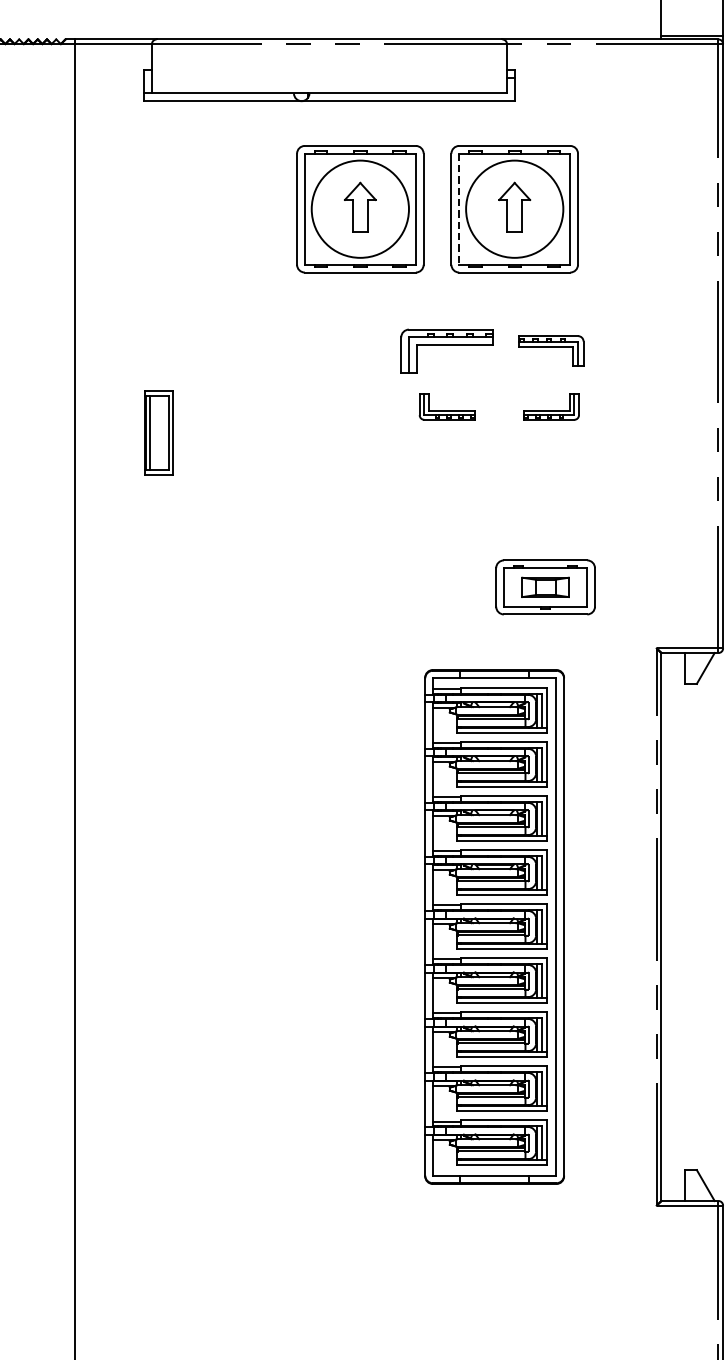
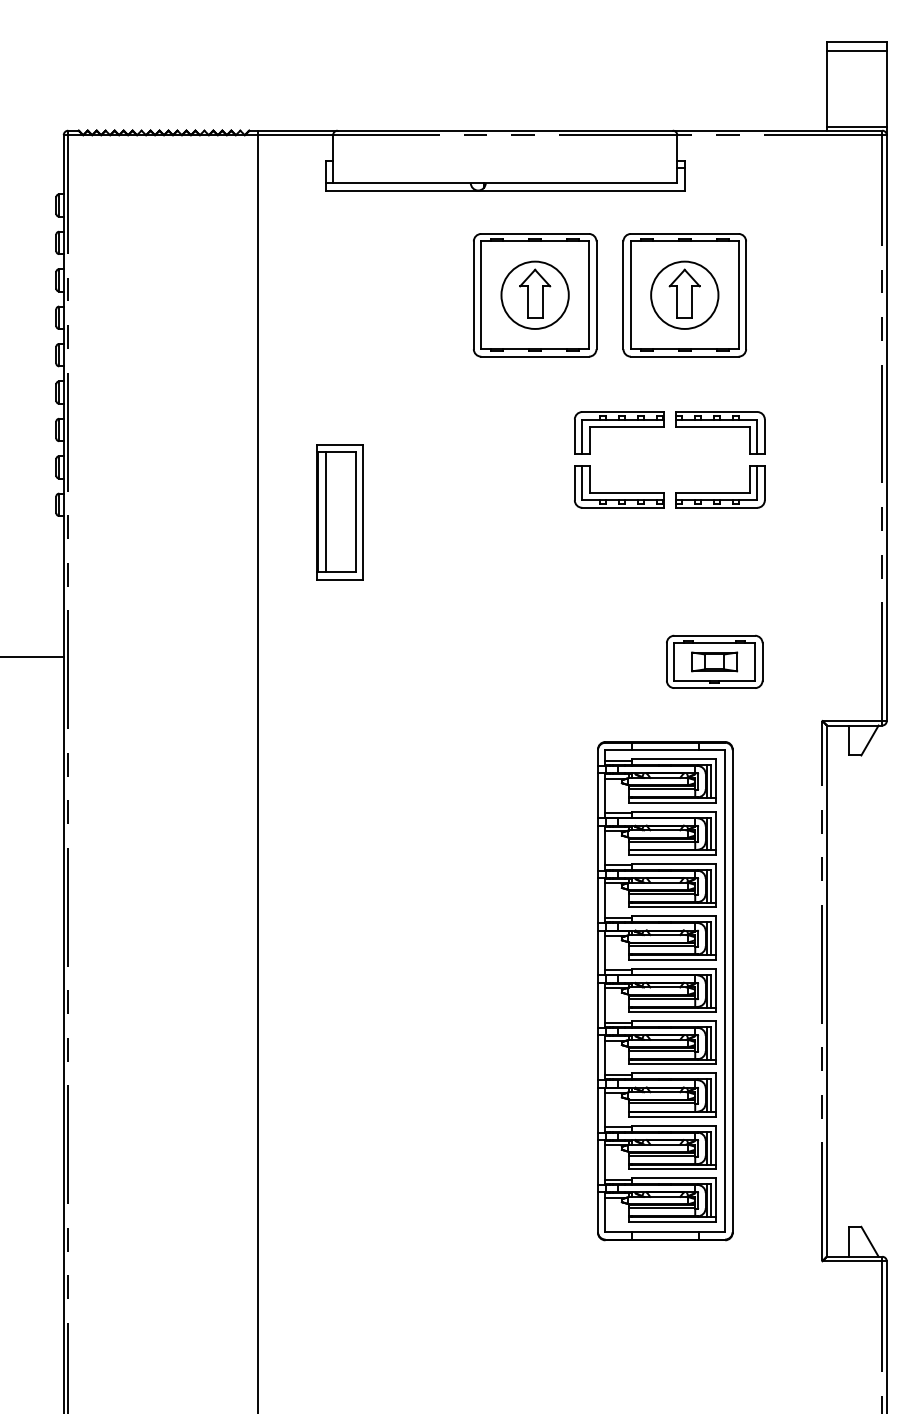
circle: (359, 208) -> (534, 294), size x0.71
circle: (514, 208) -> (684, 294), size x0.71
line: (458, 209) -> (630, 295), dashed -> solid
part: (551, 350) -> (720, 432), size x1.43
part: (447, 406) -> (619, 486), size x1.67
part: (551, 406) -> (720, 486), size x1.67
part: (158, 433) -> (339, 512), size x1.67

